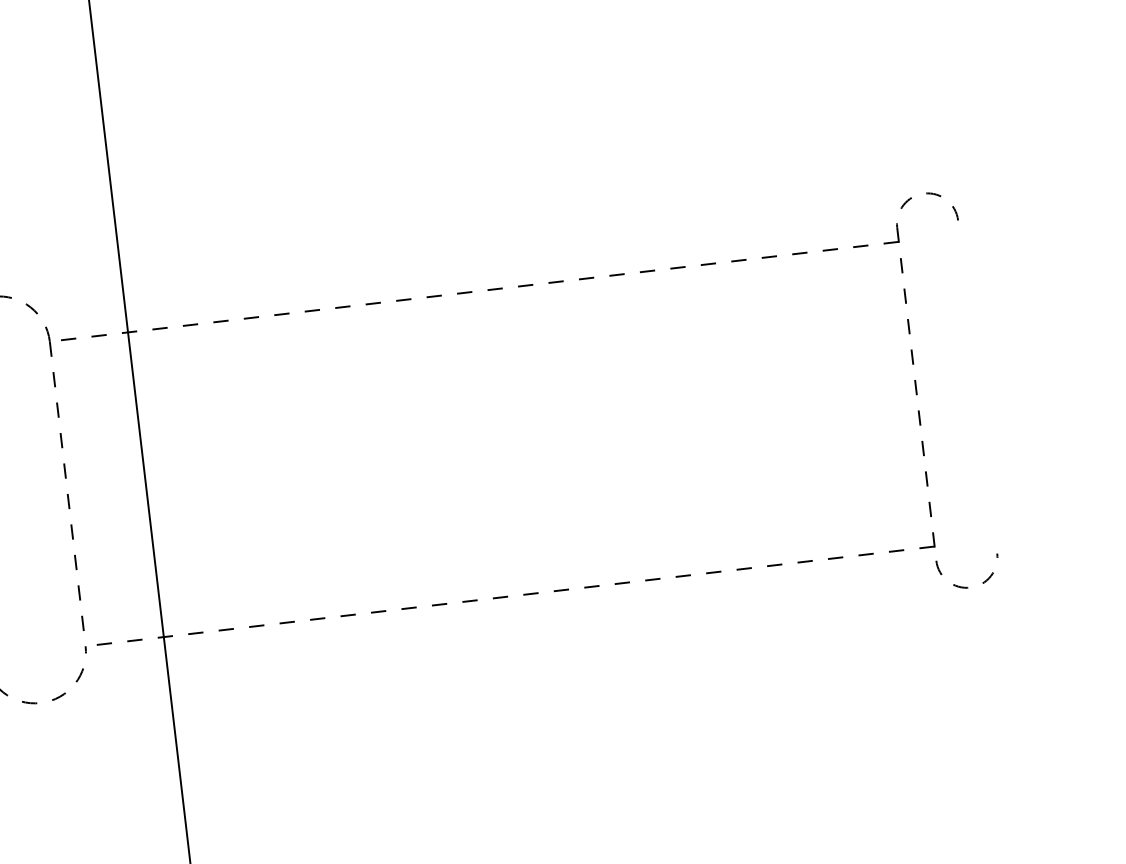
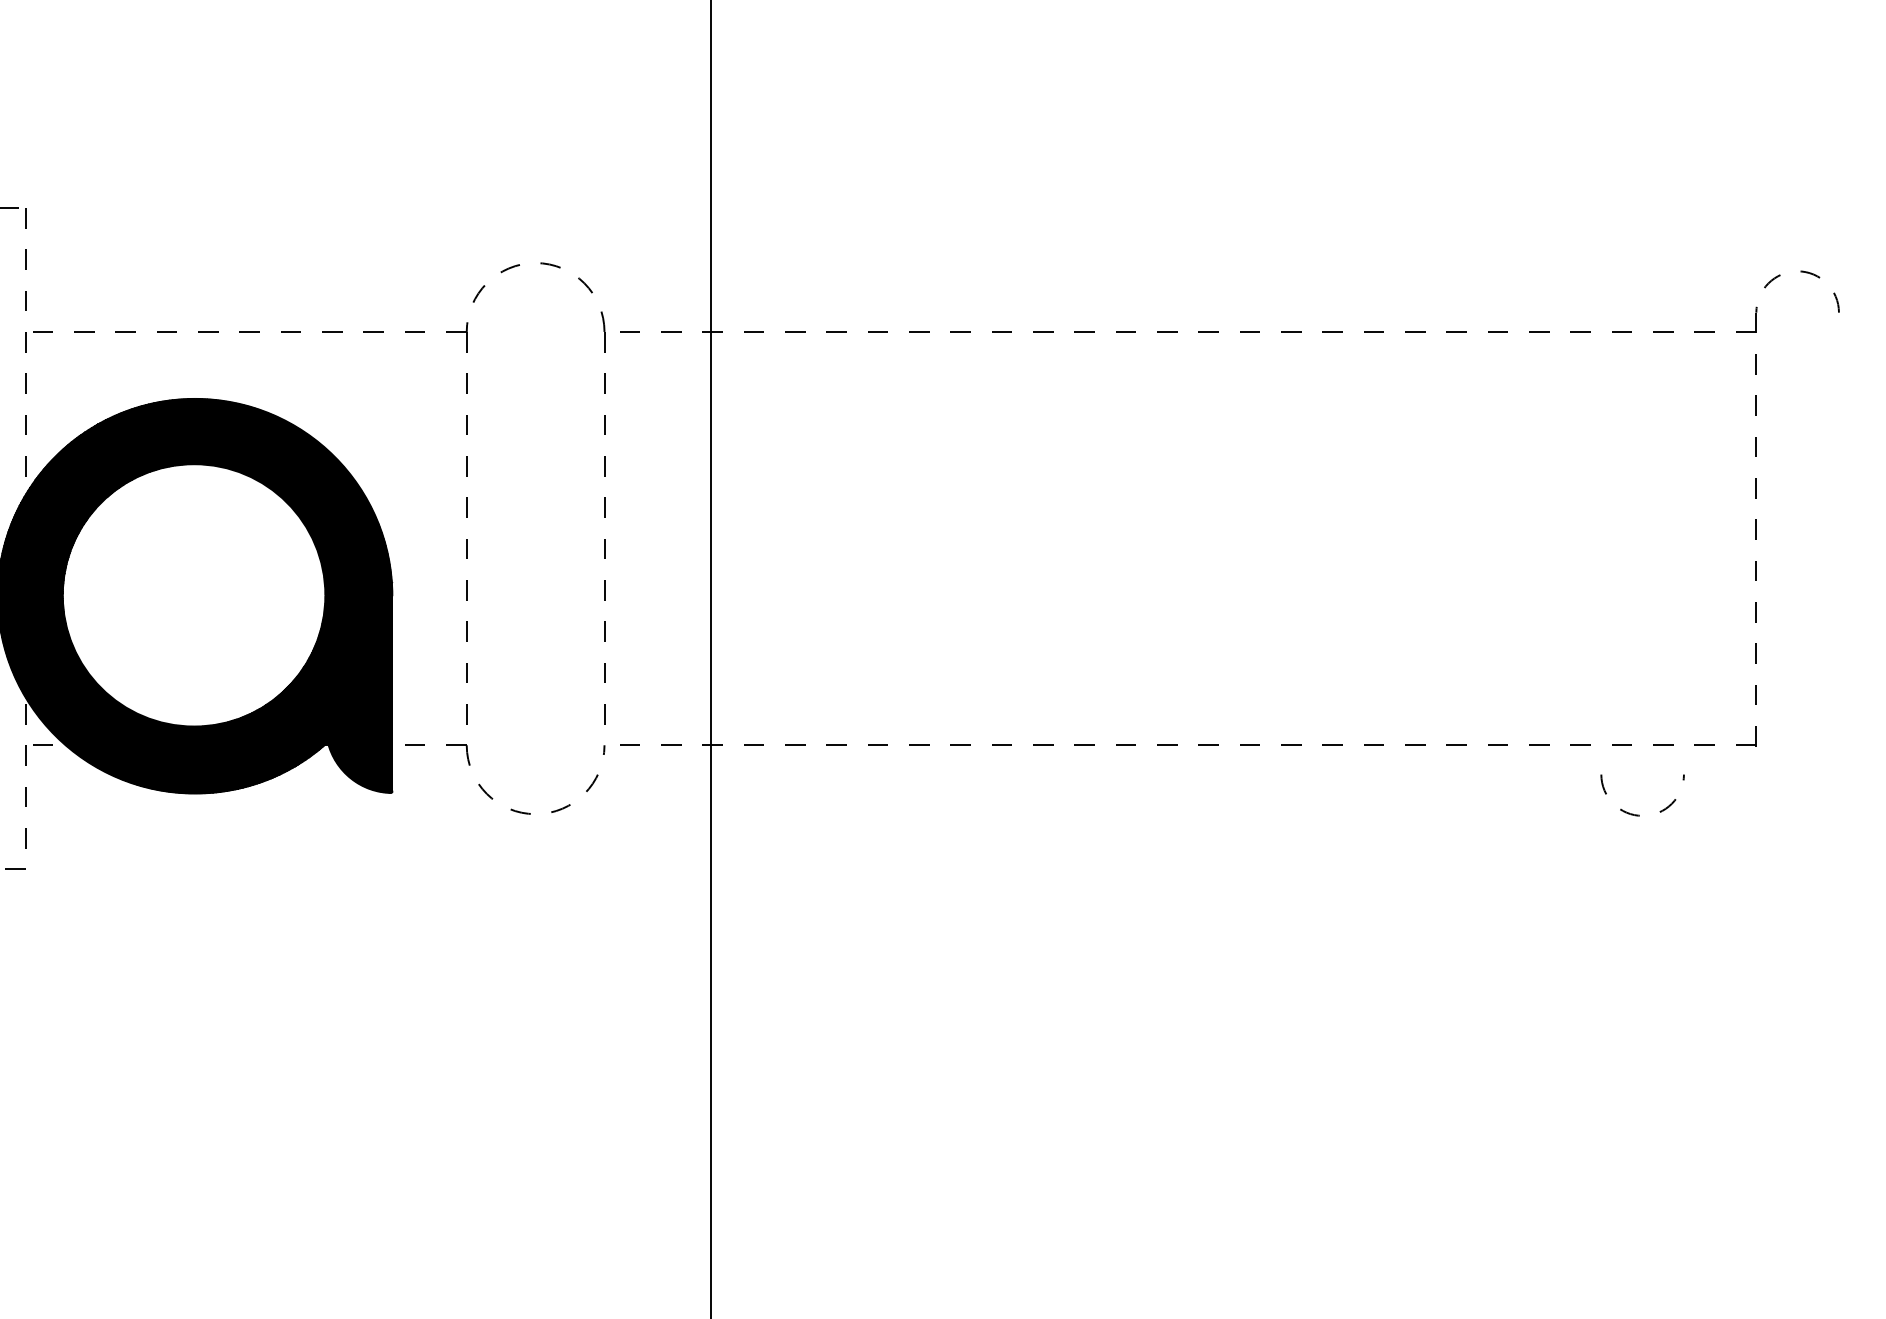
arc: (967, 586) -> (1639, 814), moved

